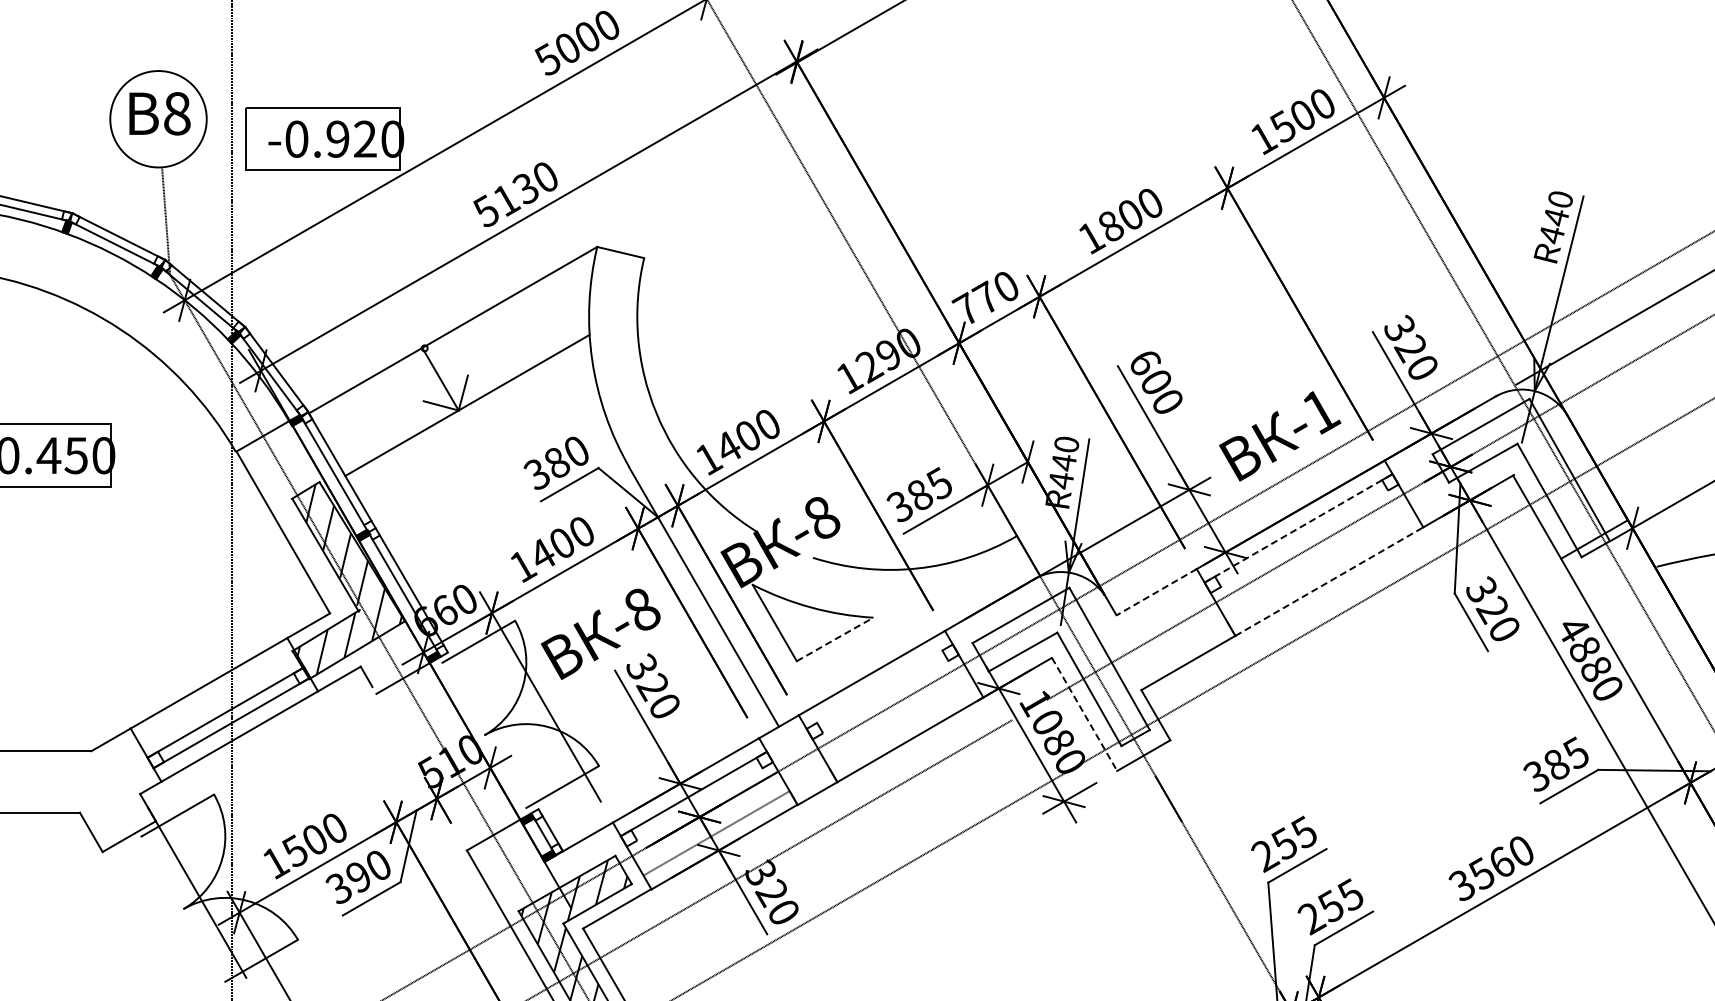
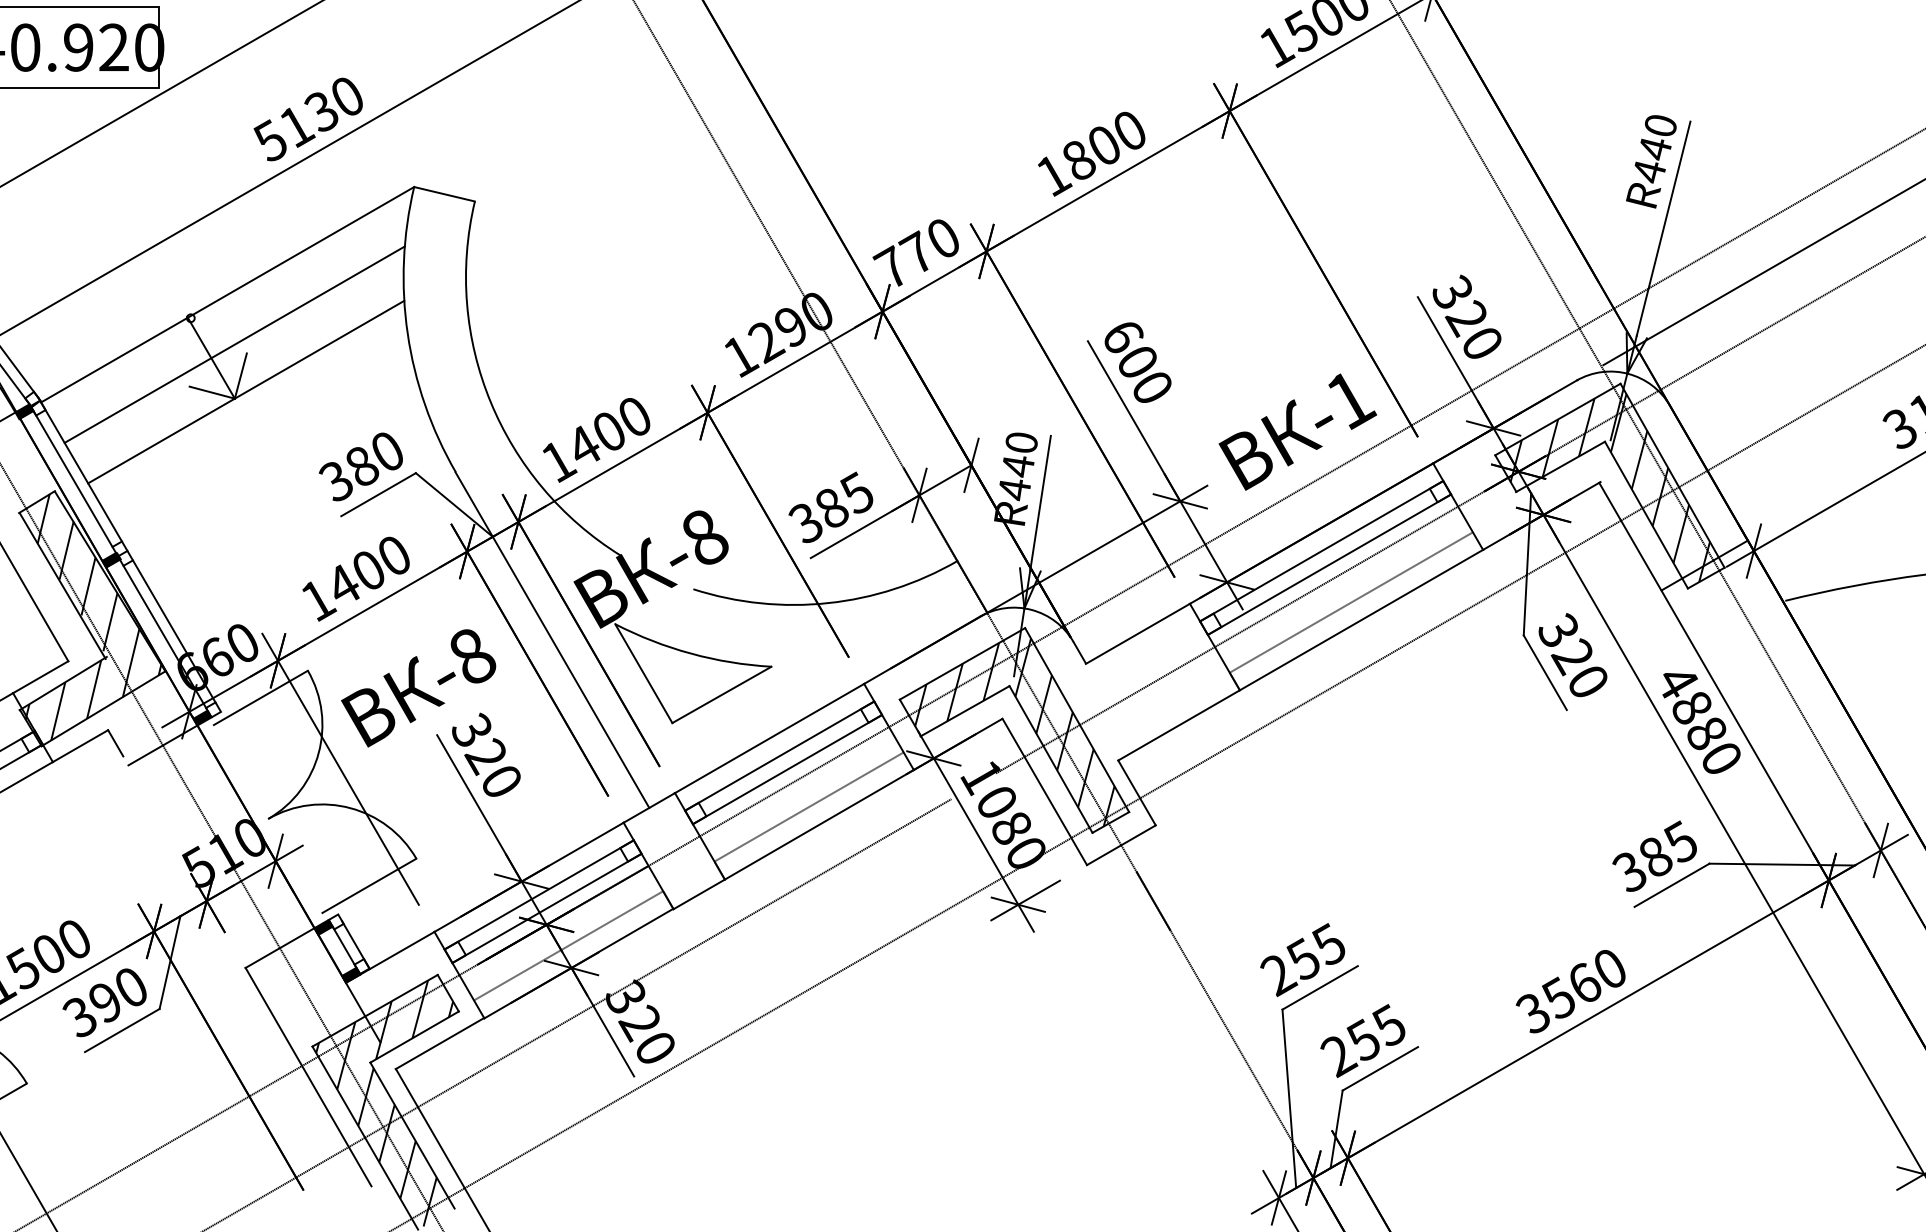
line: (458, 368) -> (234, 344), added
hatch: (1521, 479) -> (1610, 487), added
line: (1298, 528) -> (1321, 551), dashed -> solid
line: (1304, 538) -> (1329, 564), added
line: (1321, 567) -> (1351, 601), added
line: (1329, 581) -> (1361, 619), dashed -> solid
line: (1156, 592) -> (1137, 634), dashed -> solid
line: (835, 639) -> (722, 694), dashed -> solid
hatch: (1061, 668) -> (1014, 732), added
line: (879, 686) -> (779, 755), added
line: (885, 696) -> (787, 768), added
line: (1084, 714) -> (1044, 792), dashed -> solid
line: (902, 725) -> (809, 806), added
line: (699, 804) -> (546, 908), added

